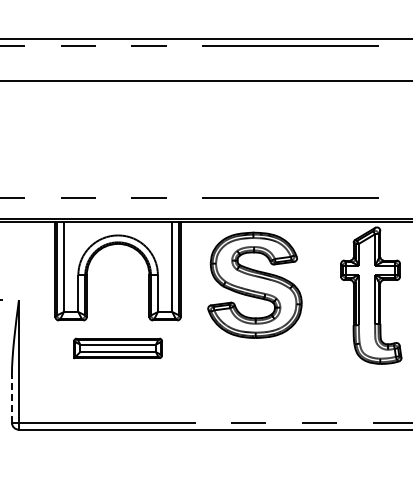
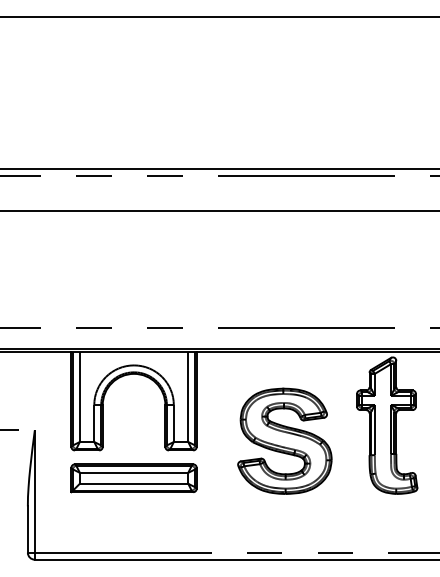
part: (254, 284) -> (284, 440), moved
part: (117, 348) -> (133, 478), size x1.43
line: (11, 399) -> (27, 529), dashed -> solid

